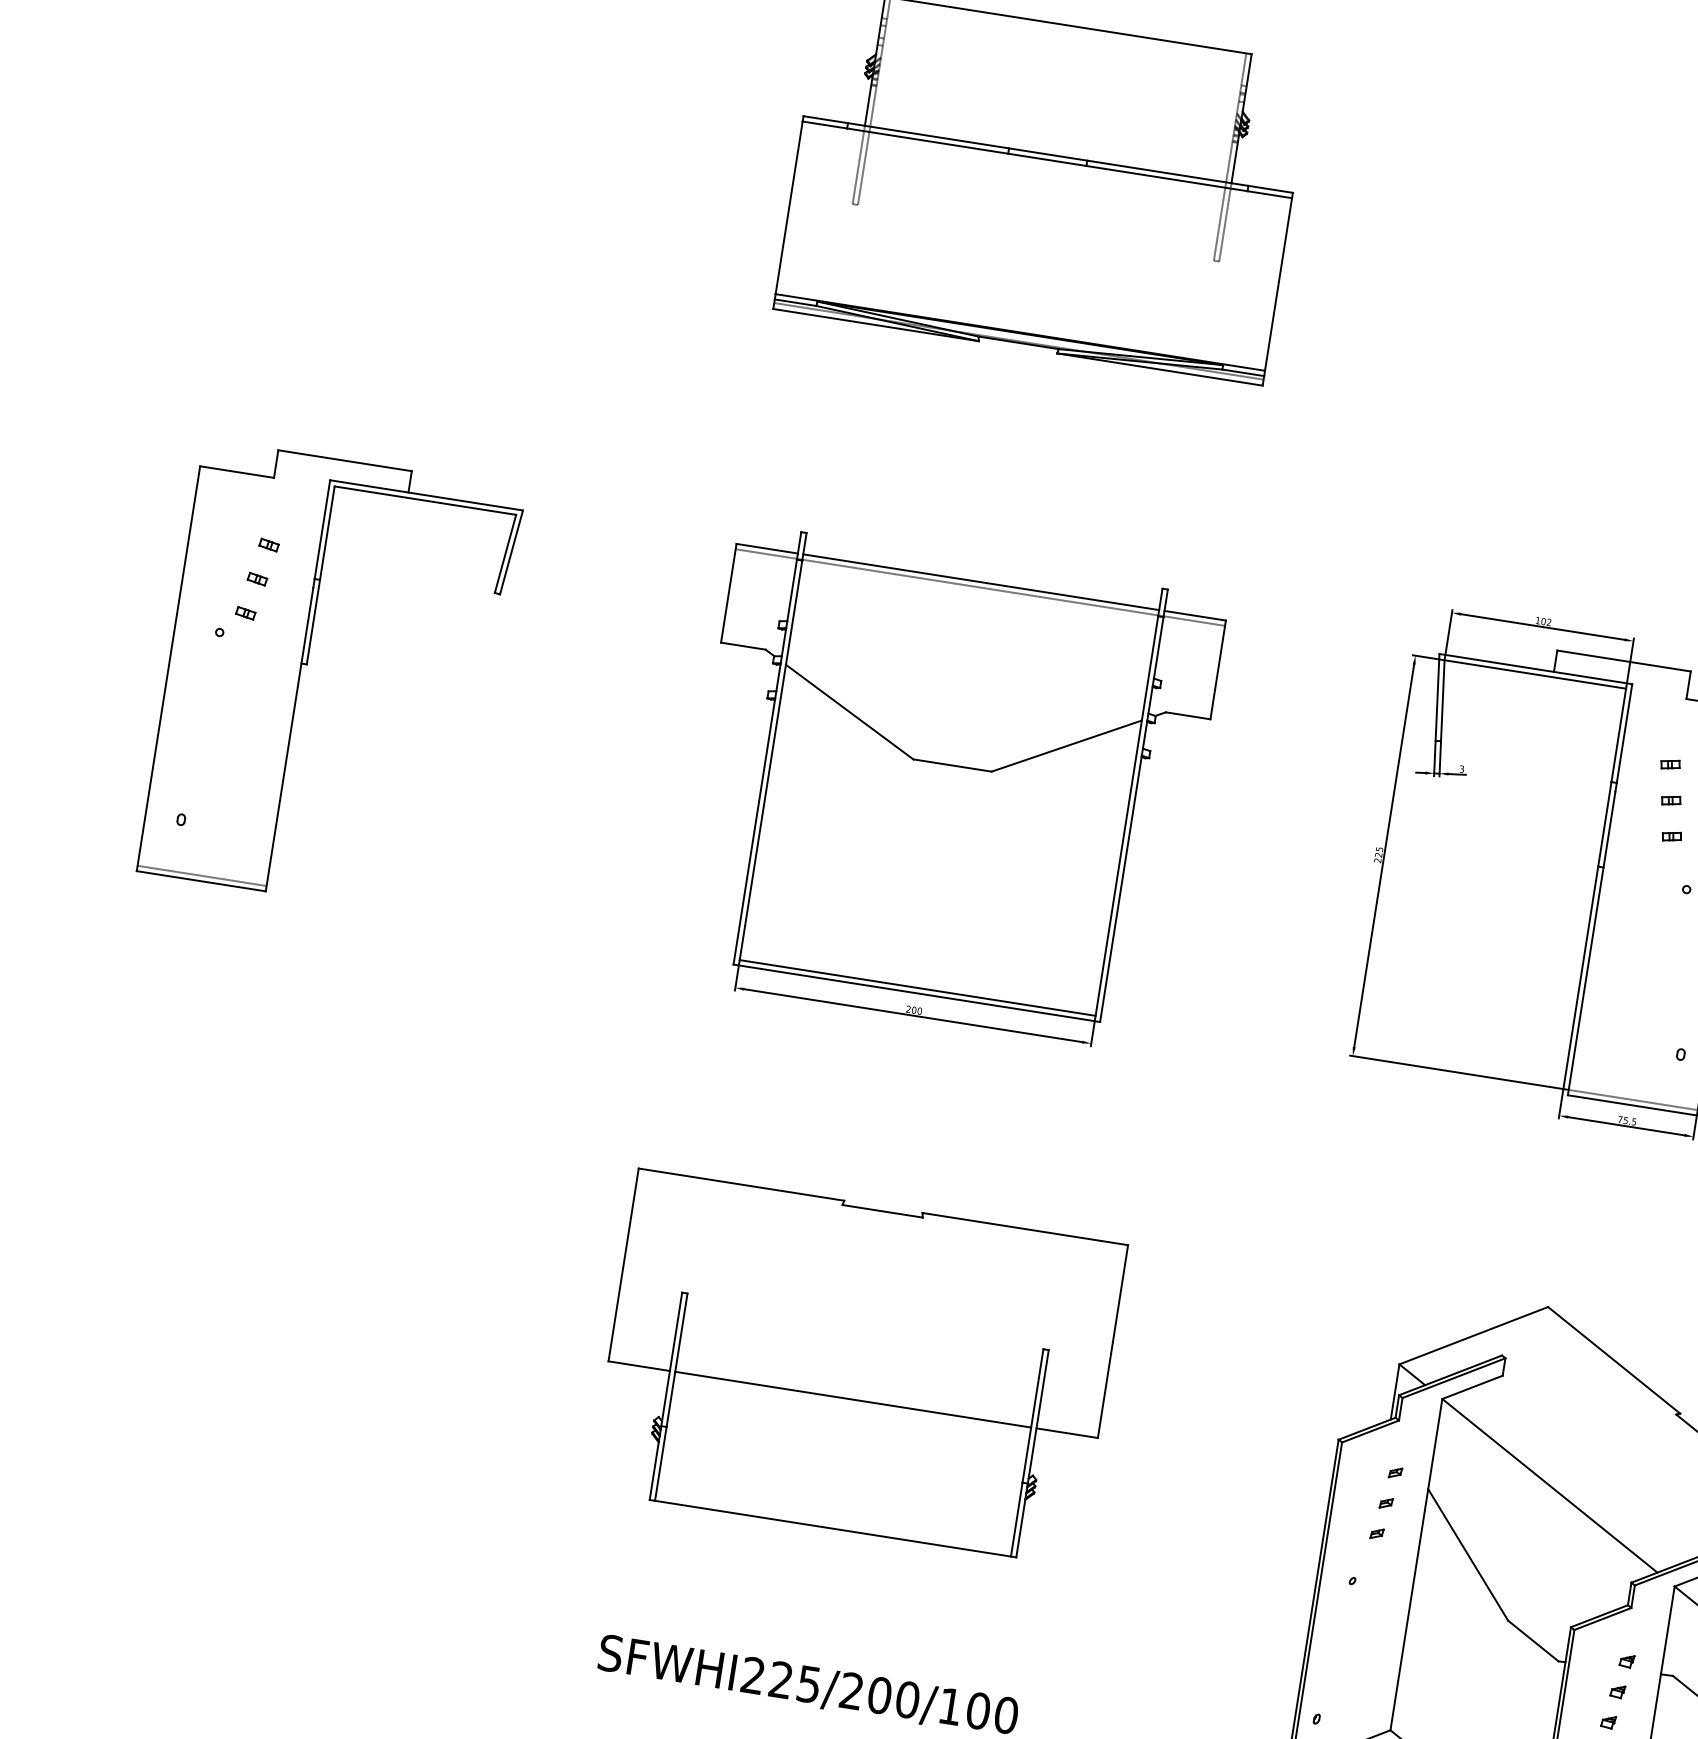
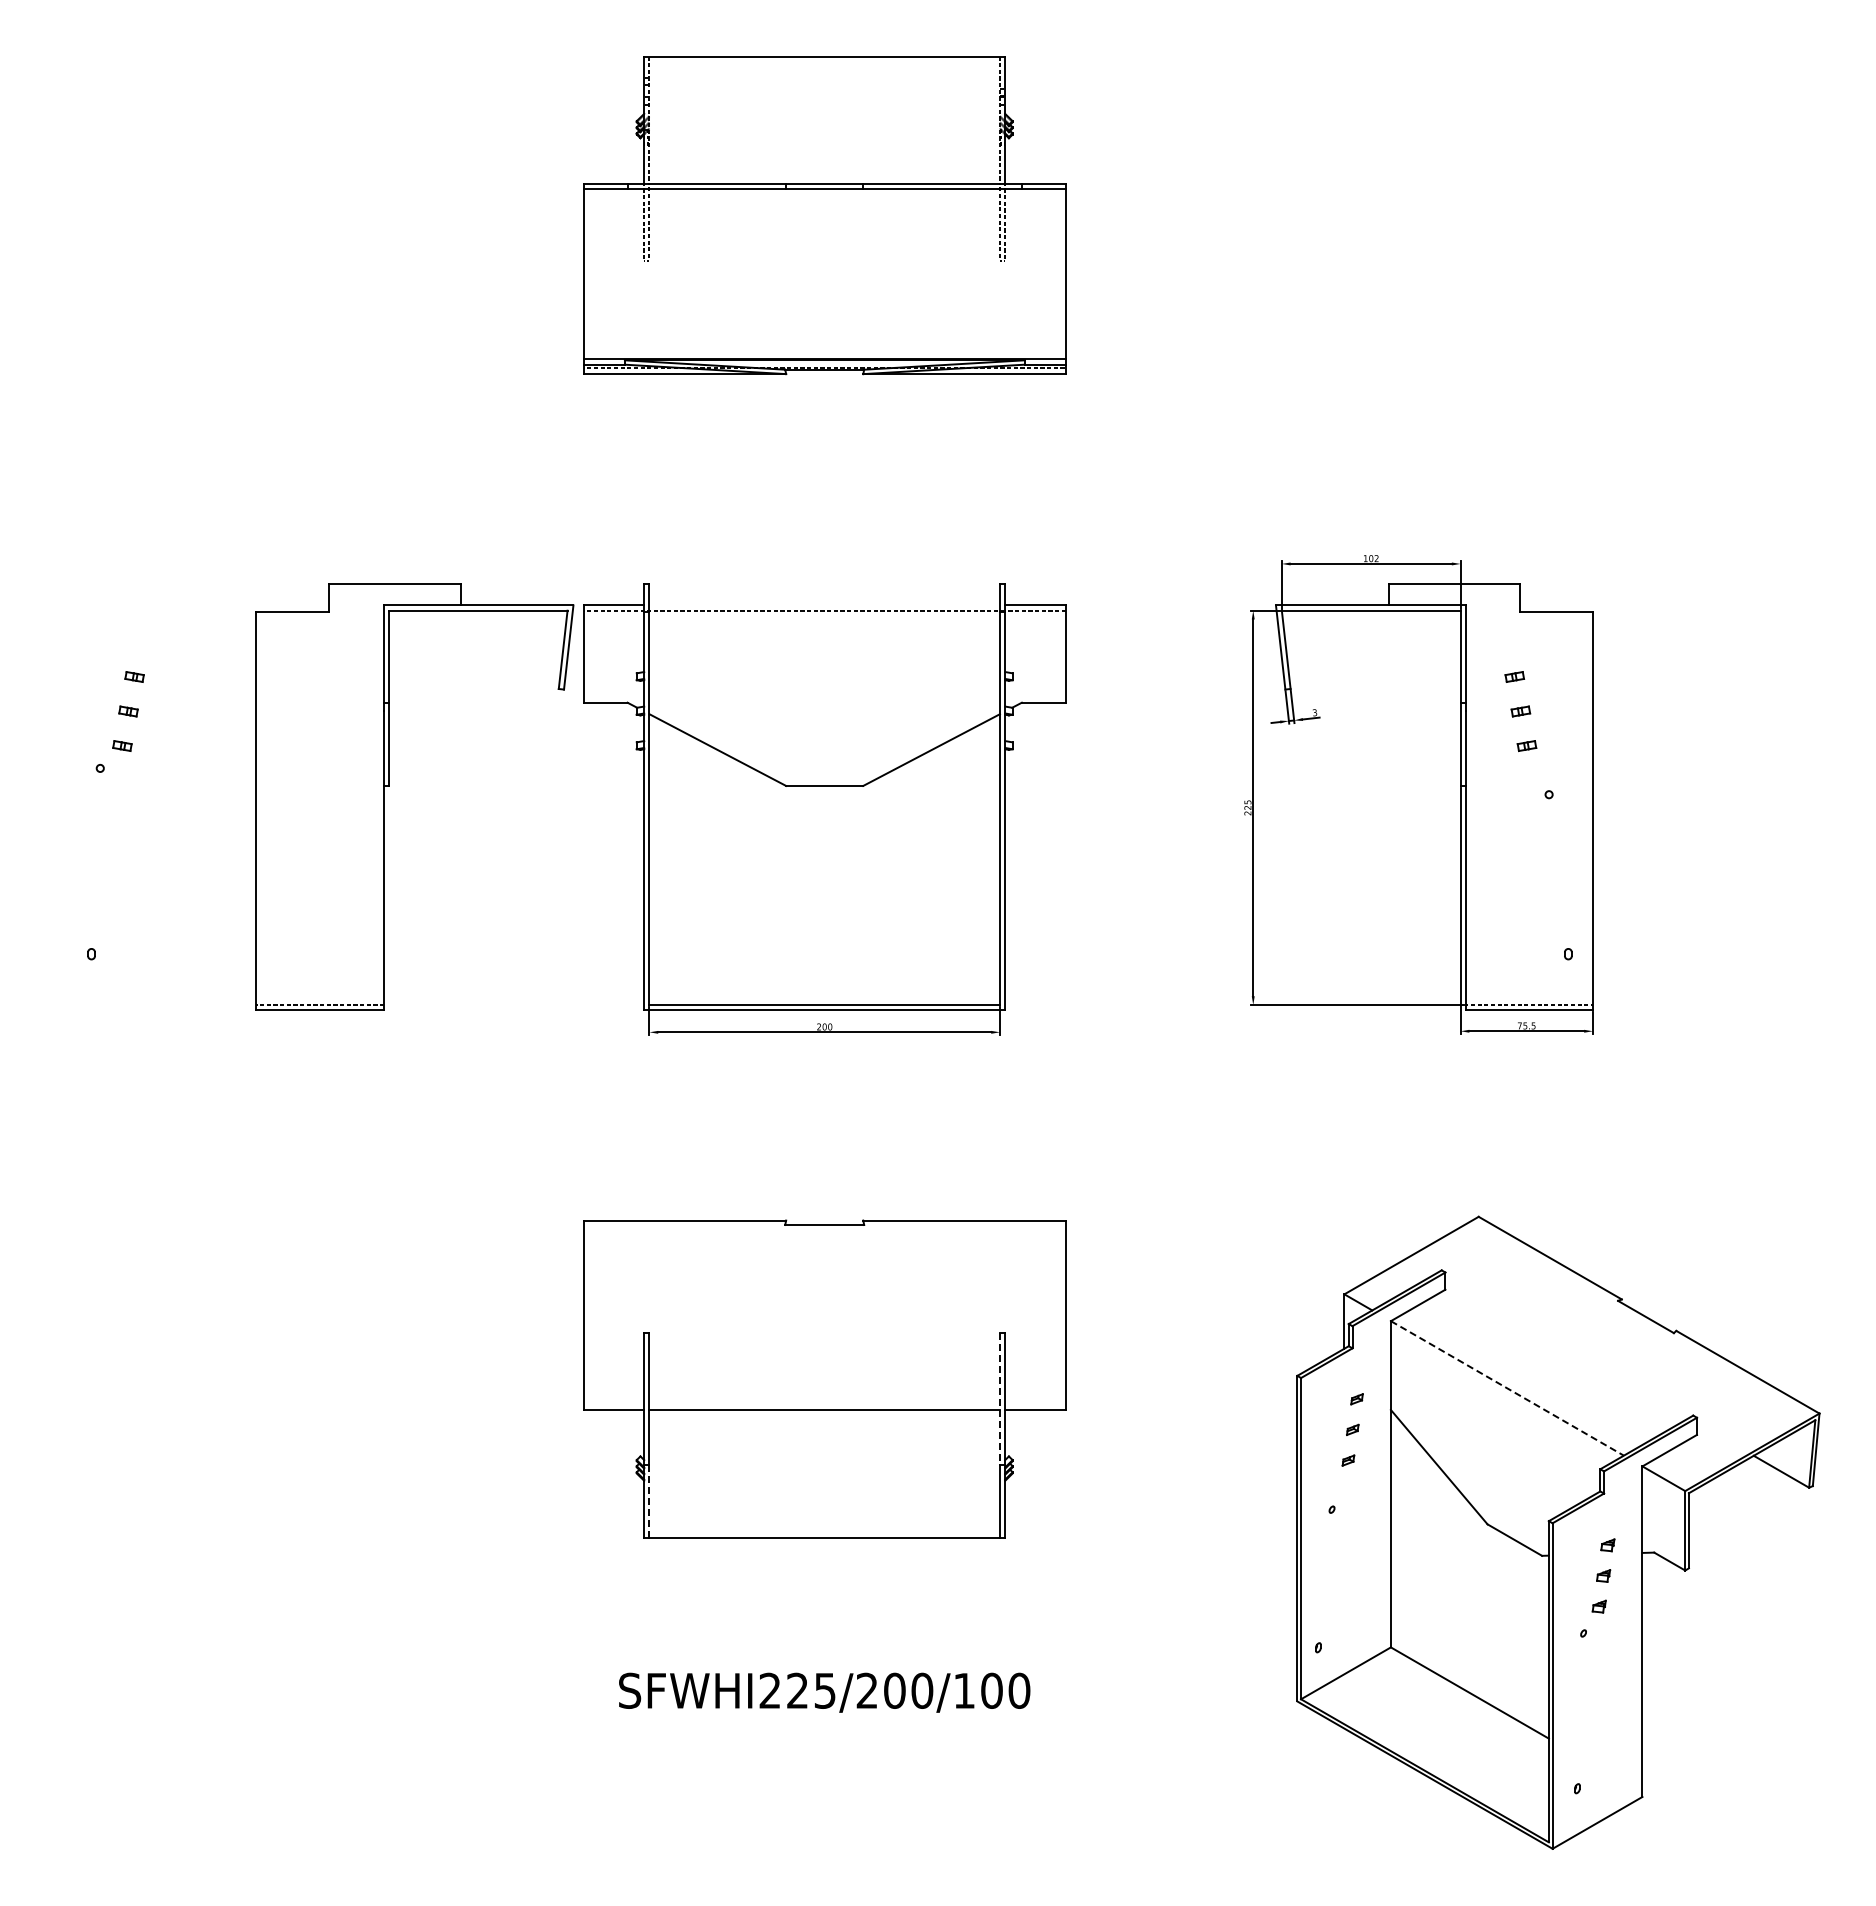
line: (980, 582) -> (824, 605), removed
part: (307, 665) -> (389, 786), moved
line: (1032, 1416) -> (999, 1399), solid -> dashed
line: (660, 1464) -> (649, 1501), solid -> dashed
line: (1550, 1485) -> (1507, 1388), solid -> dashed

